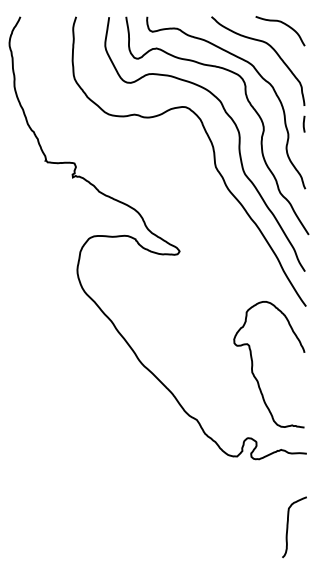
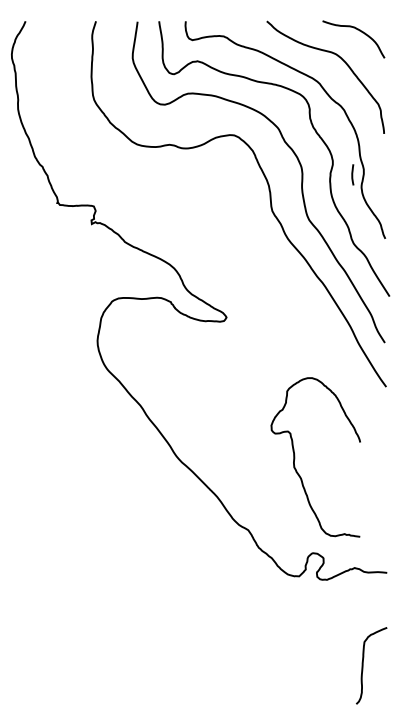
line: (303, 123) -> (352, 174), moved
curve: (253, 364) -> (295, 457), moved

